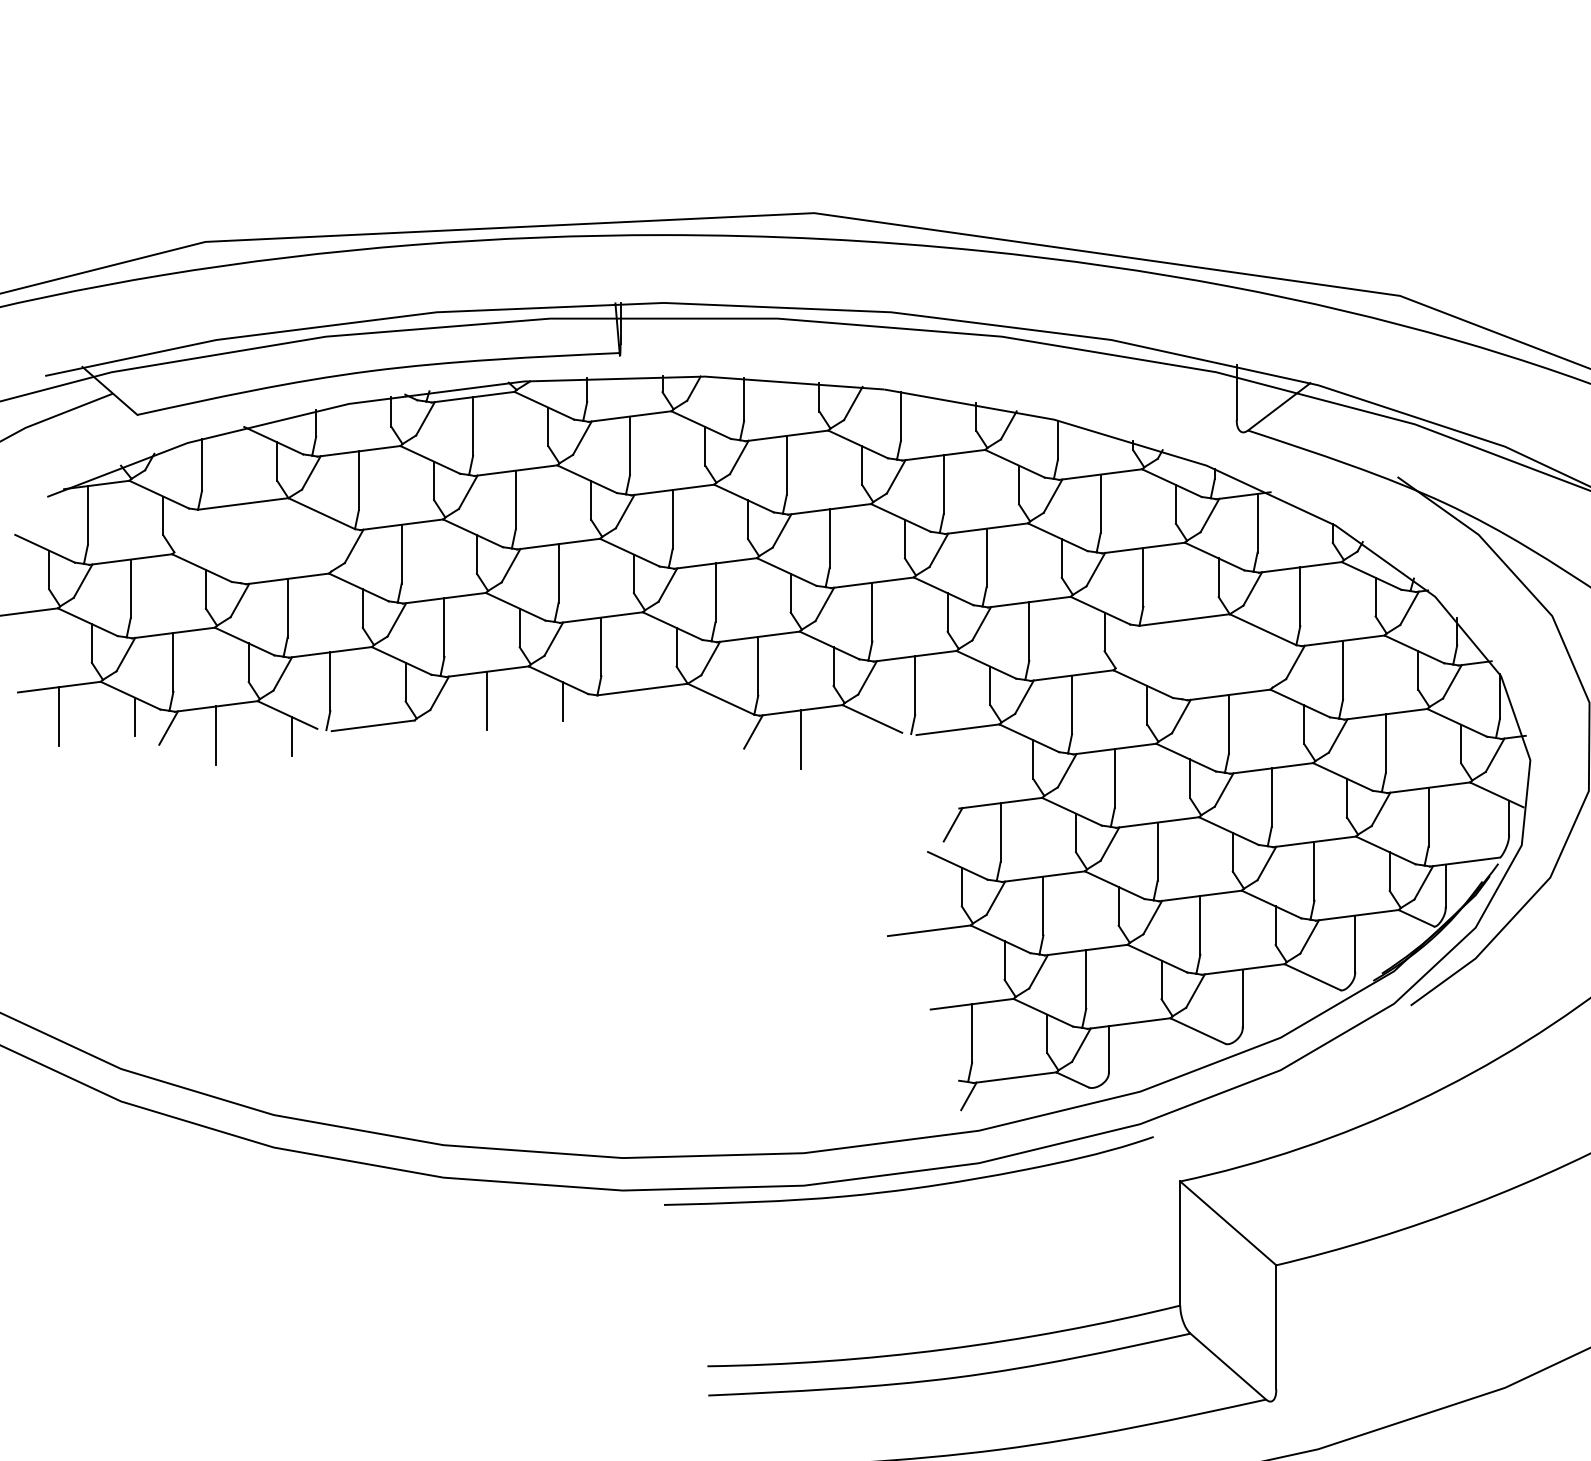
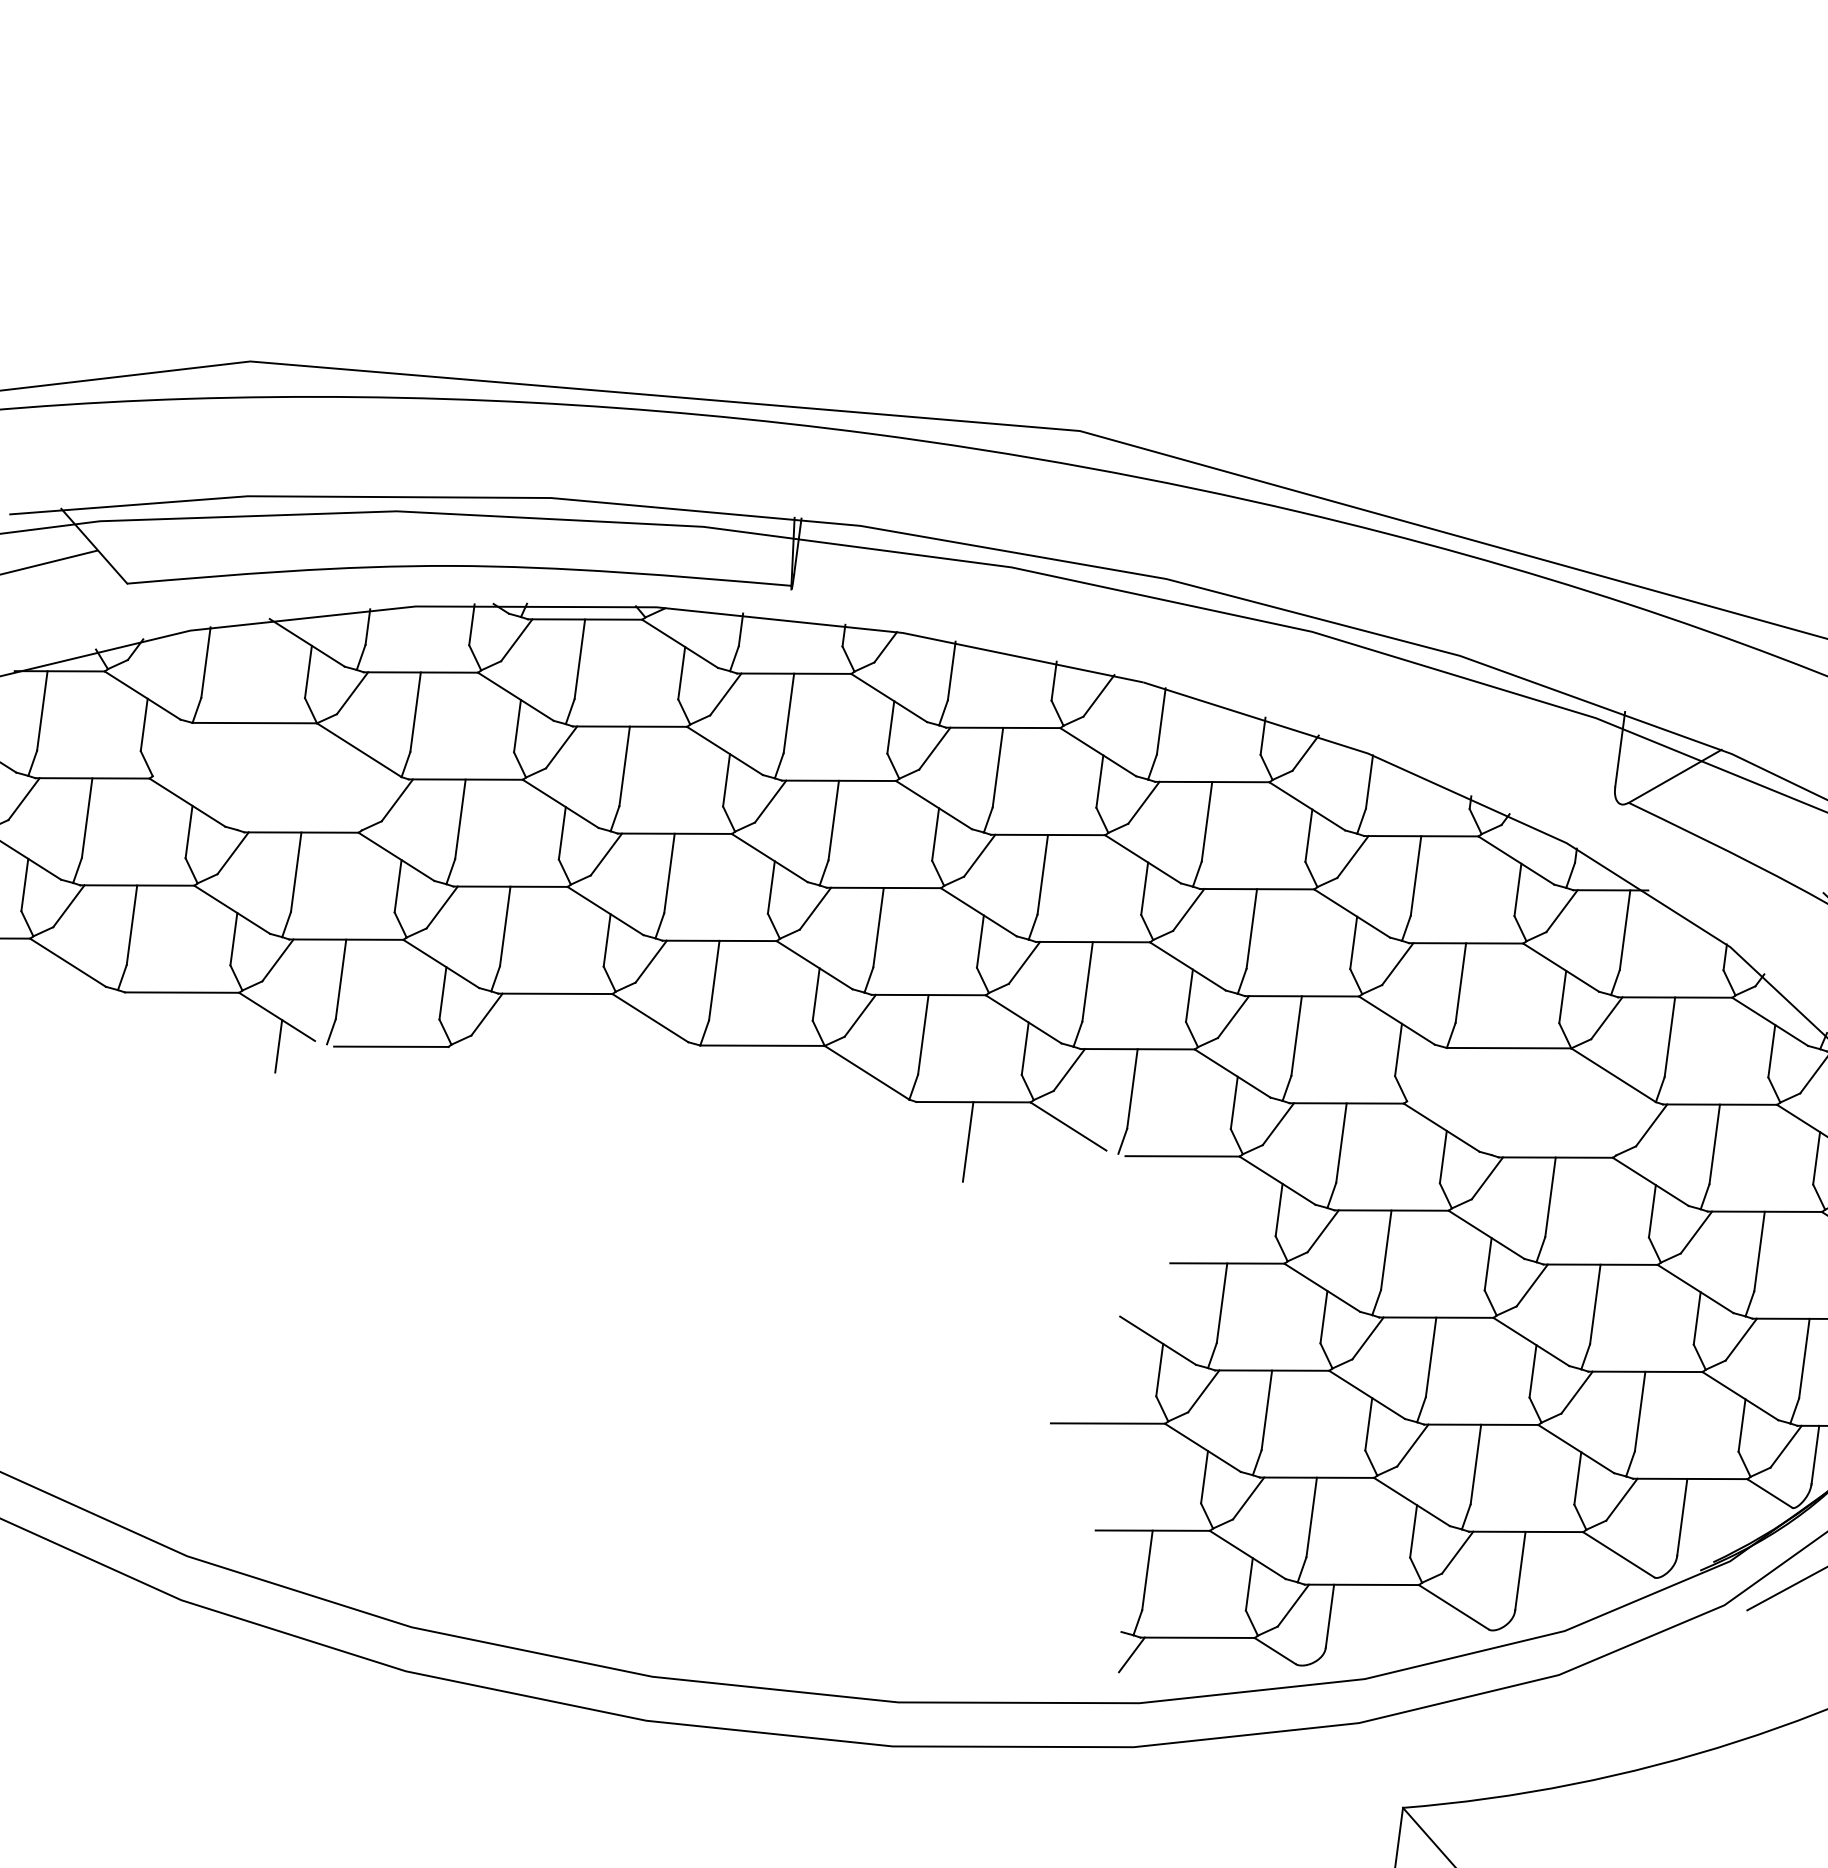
line: (487, 700) -> (550, 1032), removed
line: (562, 701) -> (651, 1047), removed
line: (134, 716) -> (69, 991), removed
line: (168, 727) -> (113, 1012), removed
line: (753, 731) -> (905, 1122), removed
line: (216, 735) -> (177, 1031), removed
line: (952, 824) -> (1158, 1283), removed
curve: (911, 1187) -> (1037, 1768), removed

